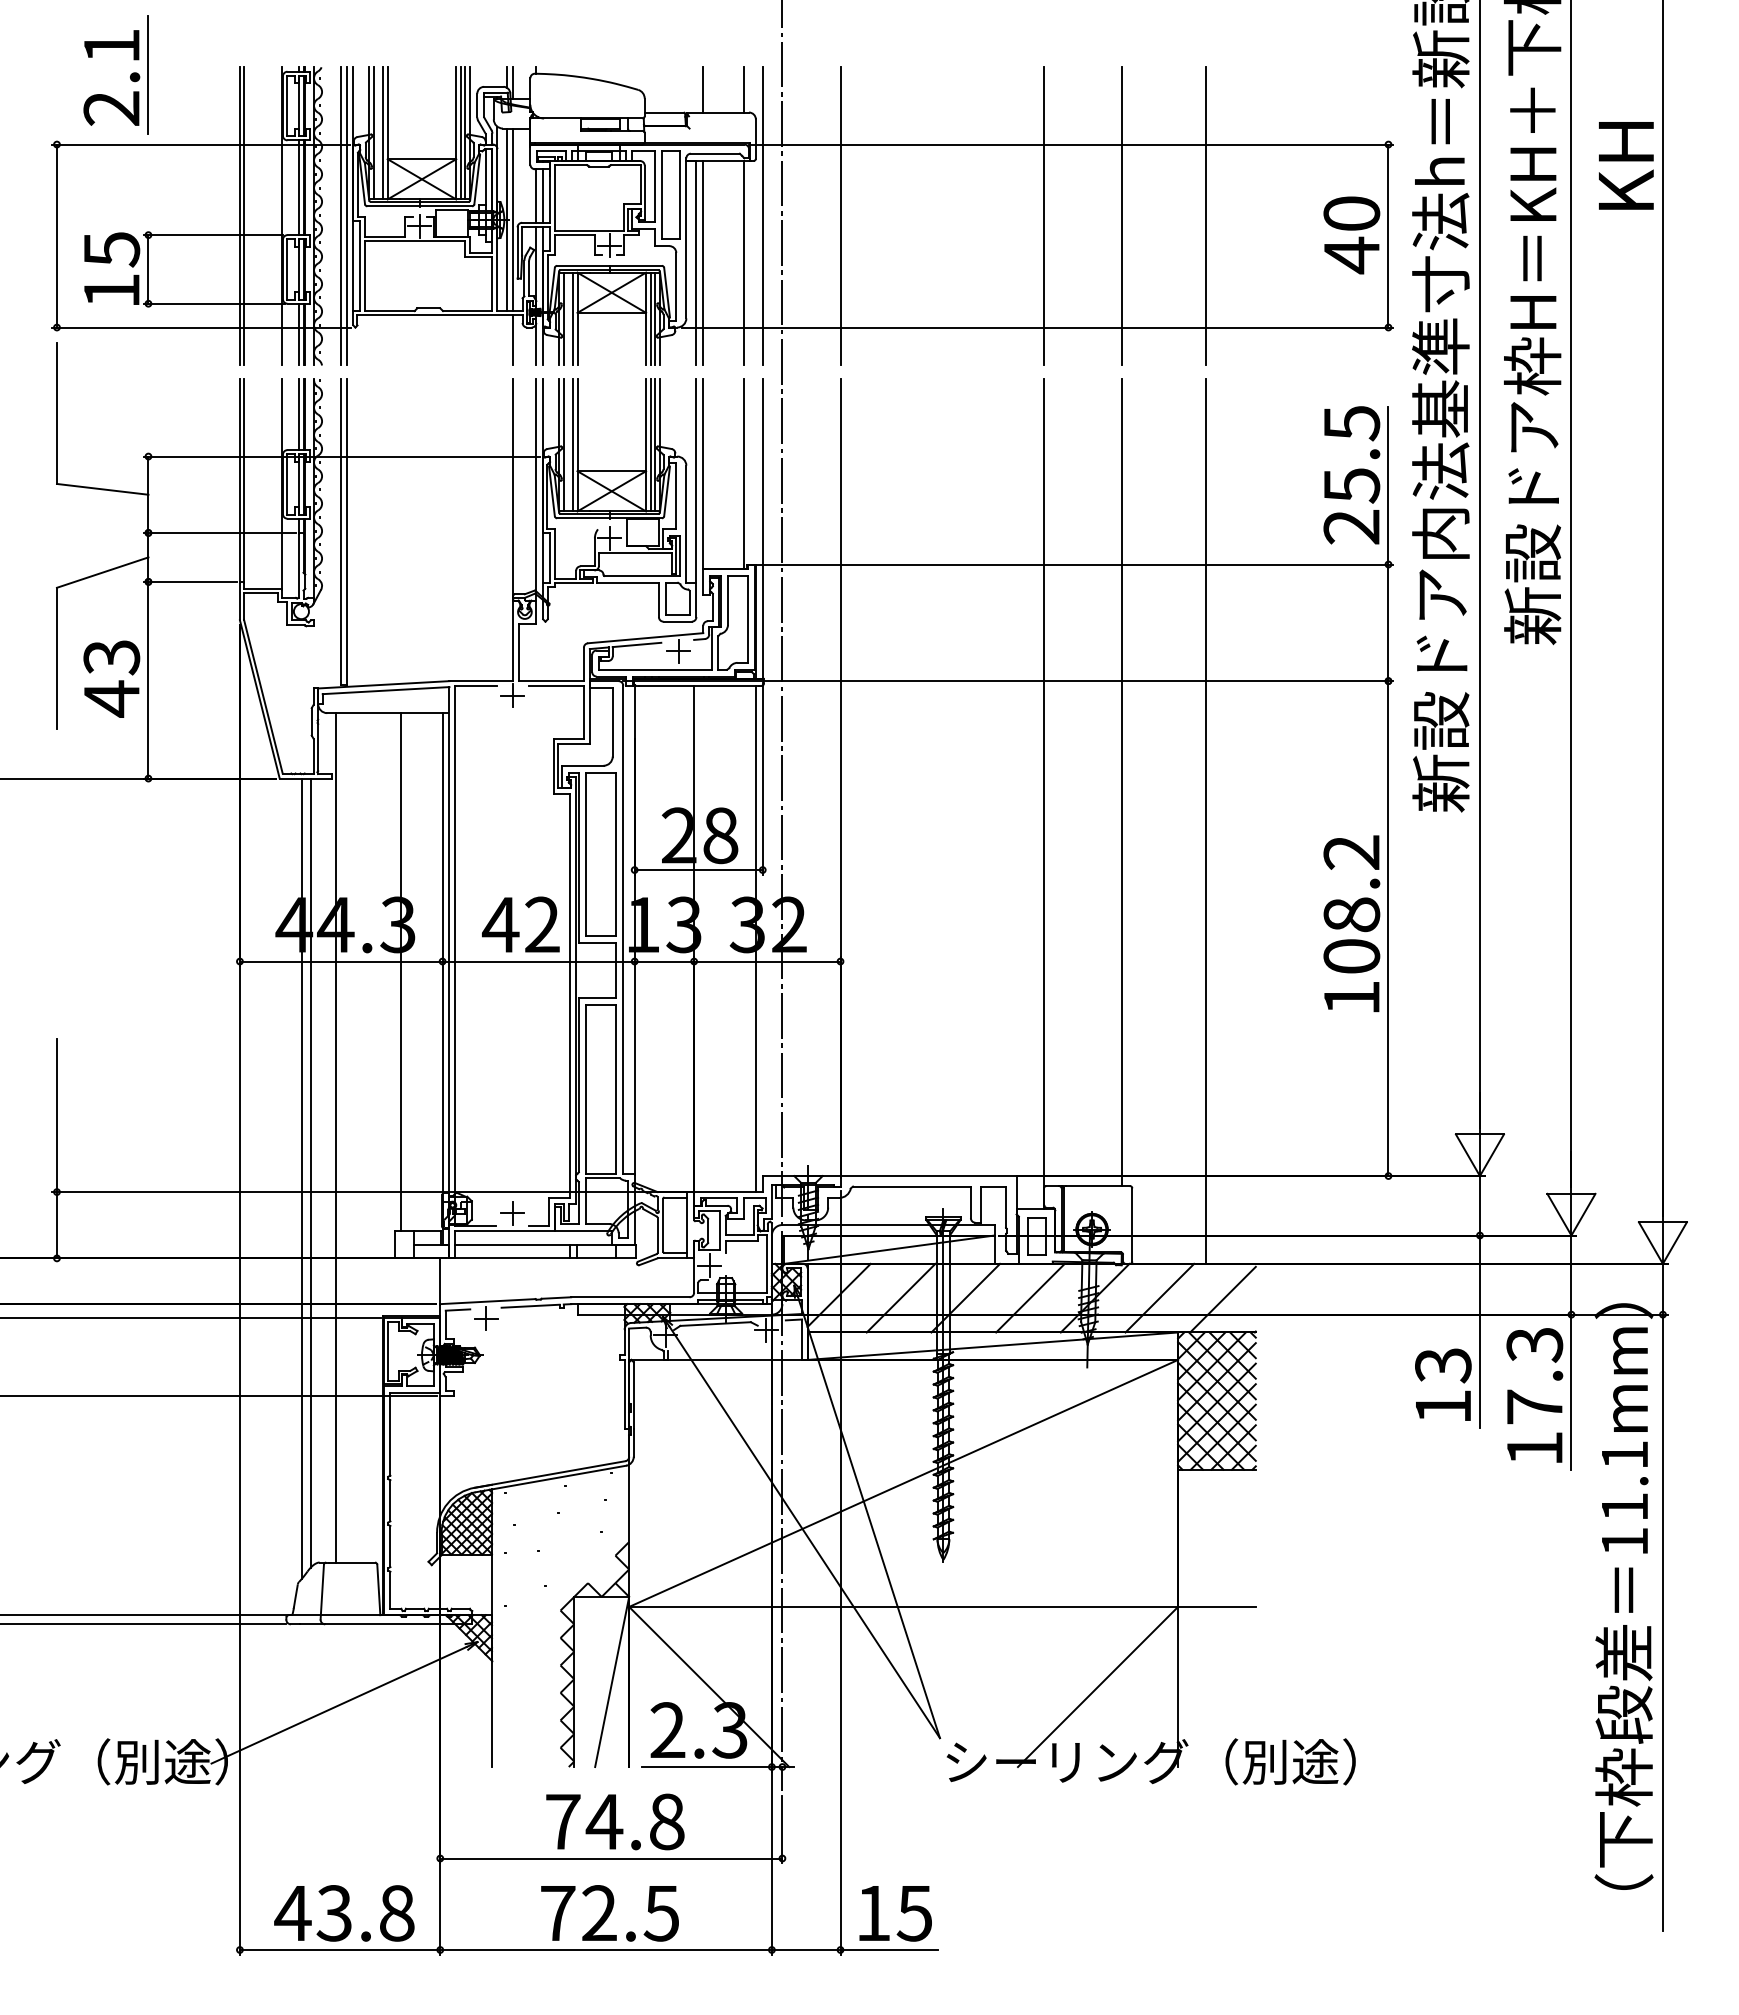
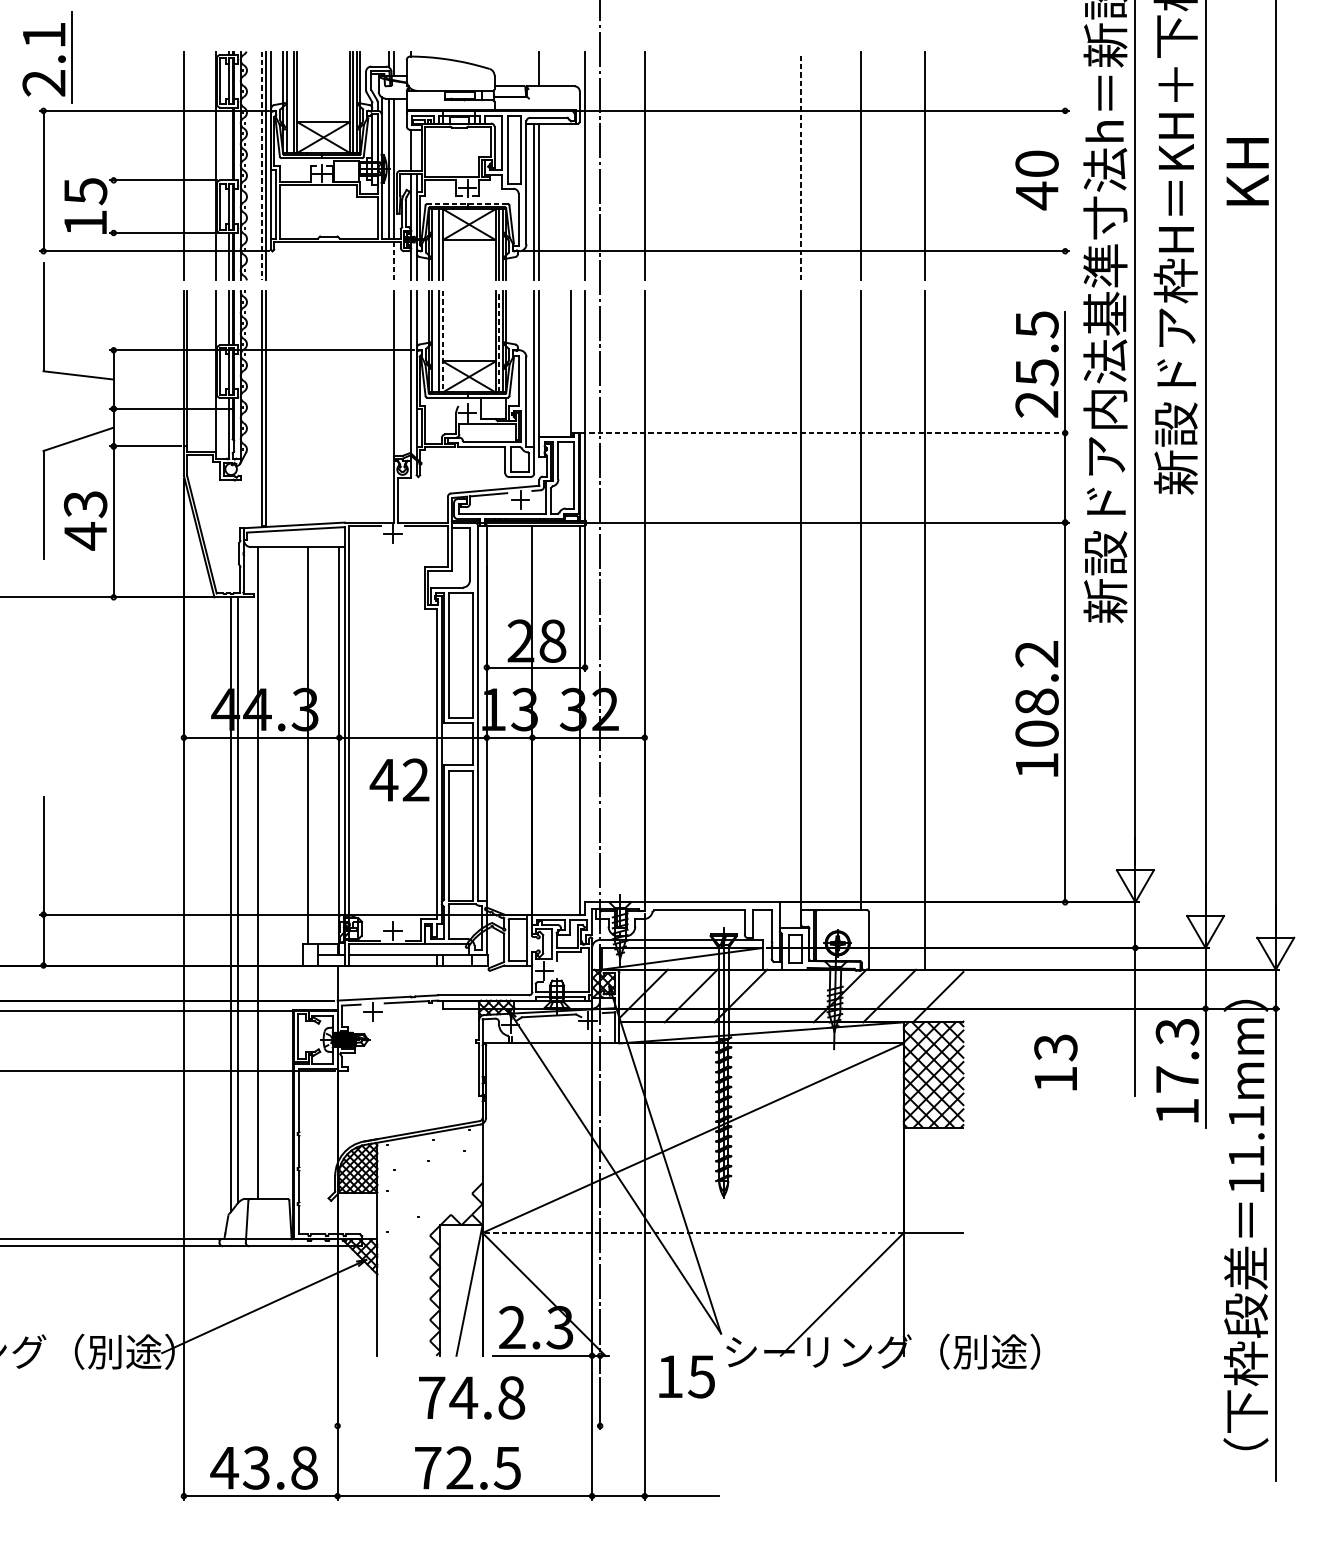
part: (130, 74) -> (58, 57), moved
line: (744, 89) -> (571, 68), removed
text: (1626, 165) -> (1247, 171), moved
line: (298, 187) -> (228, 143), removed
line: (543, 195) -> (416, 149), removed
line: (1044, 215) -> (801, 165), solid -> dashed
line: (243, 216) -> (186, 166), removed
line: (341, 216) -> (261, 166), solid -> dashed
line: (1388, 235) -> (1065, 180), removed
line: (744, 263) -> (571, 202), removed
line: (609, 265) -> (467, 203), solid -> dashed
line: (148, 269) -> (113, 206), removed
line: (513, 339) -> (393, 260), solid -> dashed
line: (650, 444) -> (498, 341), solid -> dashed
line: (577, 445) -> (442, 341), solid -> dashed
line: (1075, 564) -> (825, 433), solid -> dashed
text: (520, 924) -> (399, 779), moved
line: (1030, 1297) -> (790, 995), removed
text: (1443, 1384) -> (1056, 1062), moved
line: (903, 1606) -> (693, 1232), solid -> dashed
line: (611, 1858) -> (469, 1425), removed
text: (895, 1913) -> (686, 1376), moved

